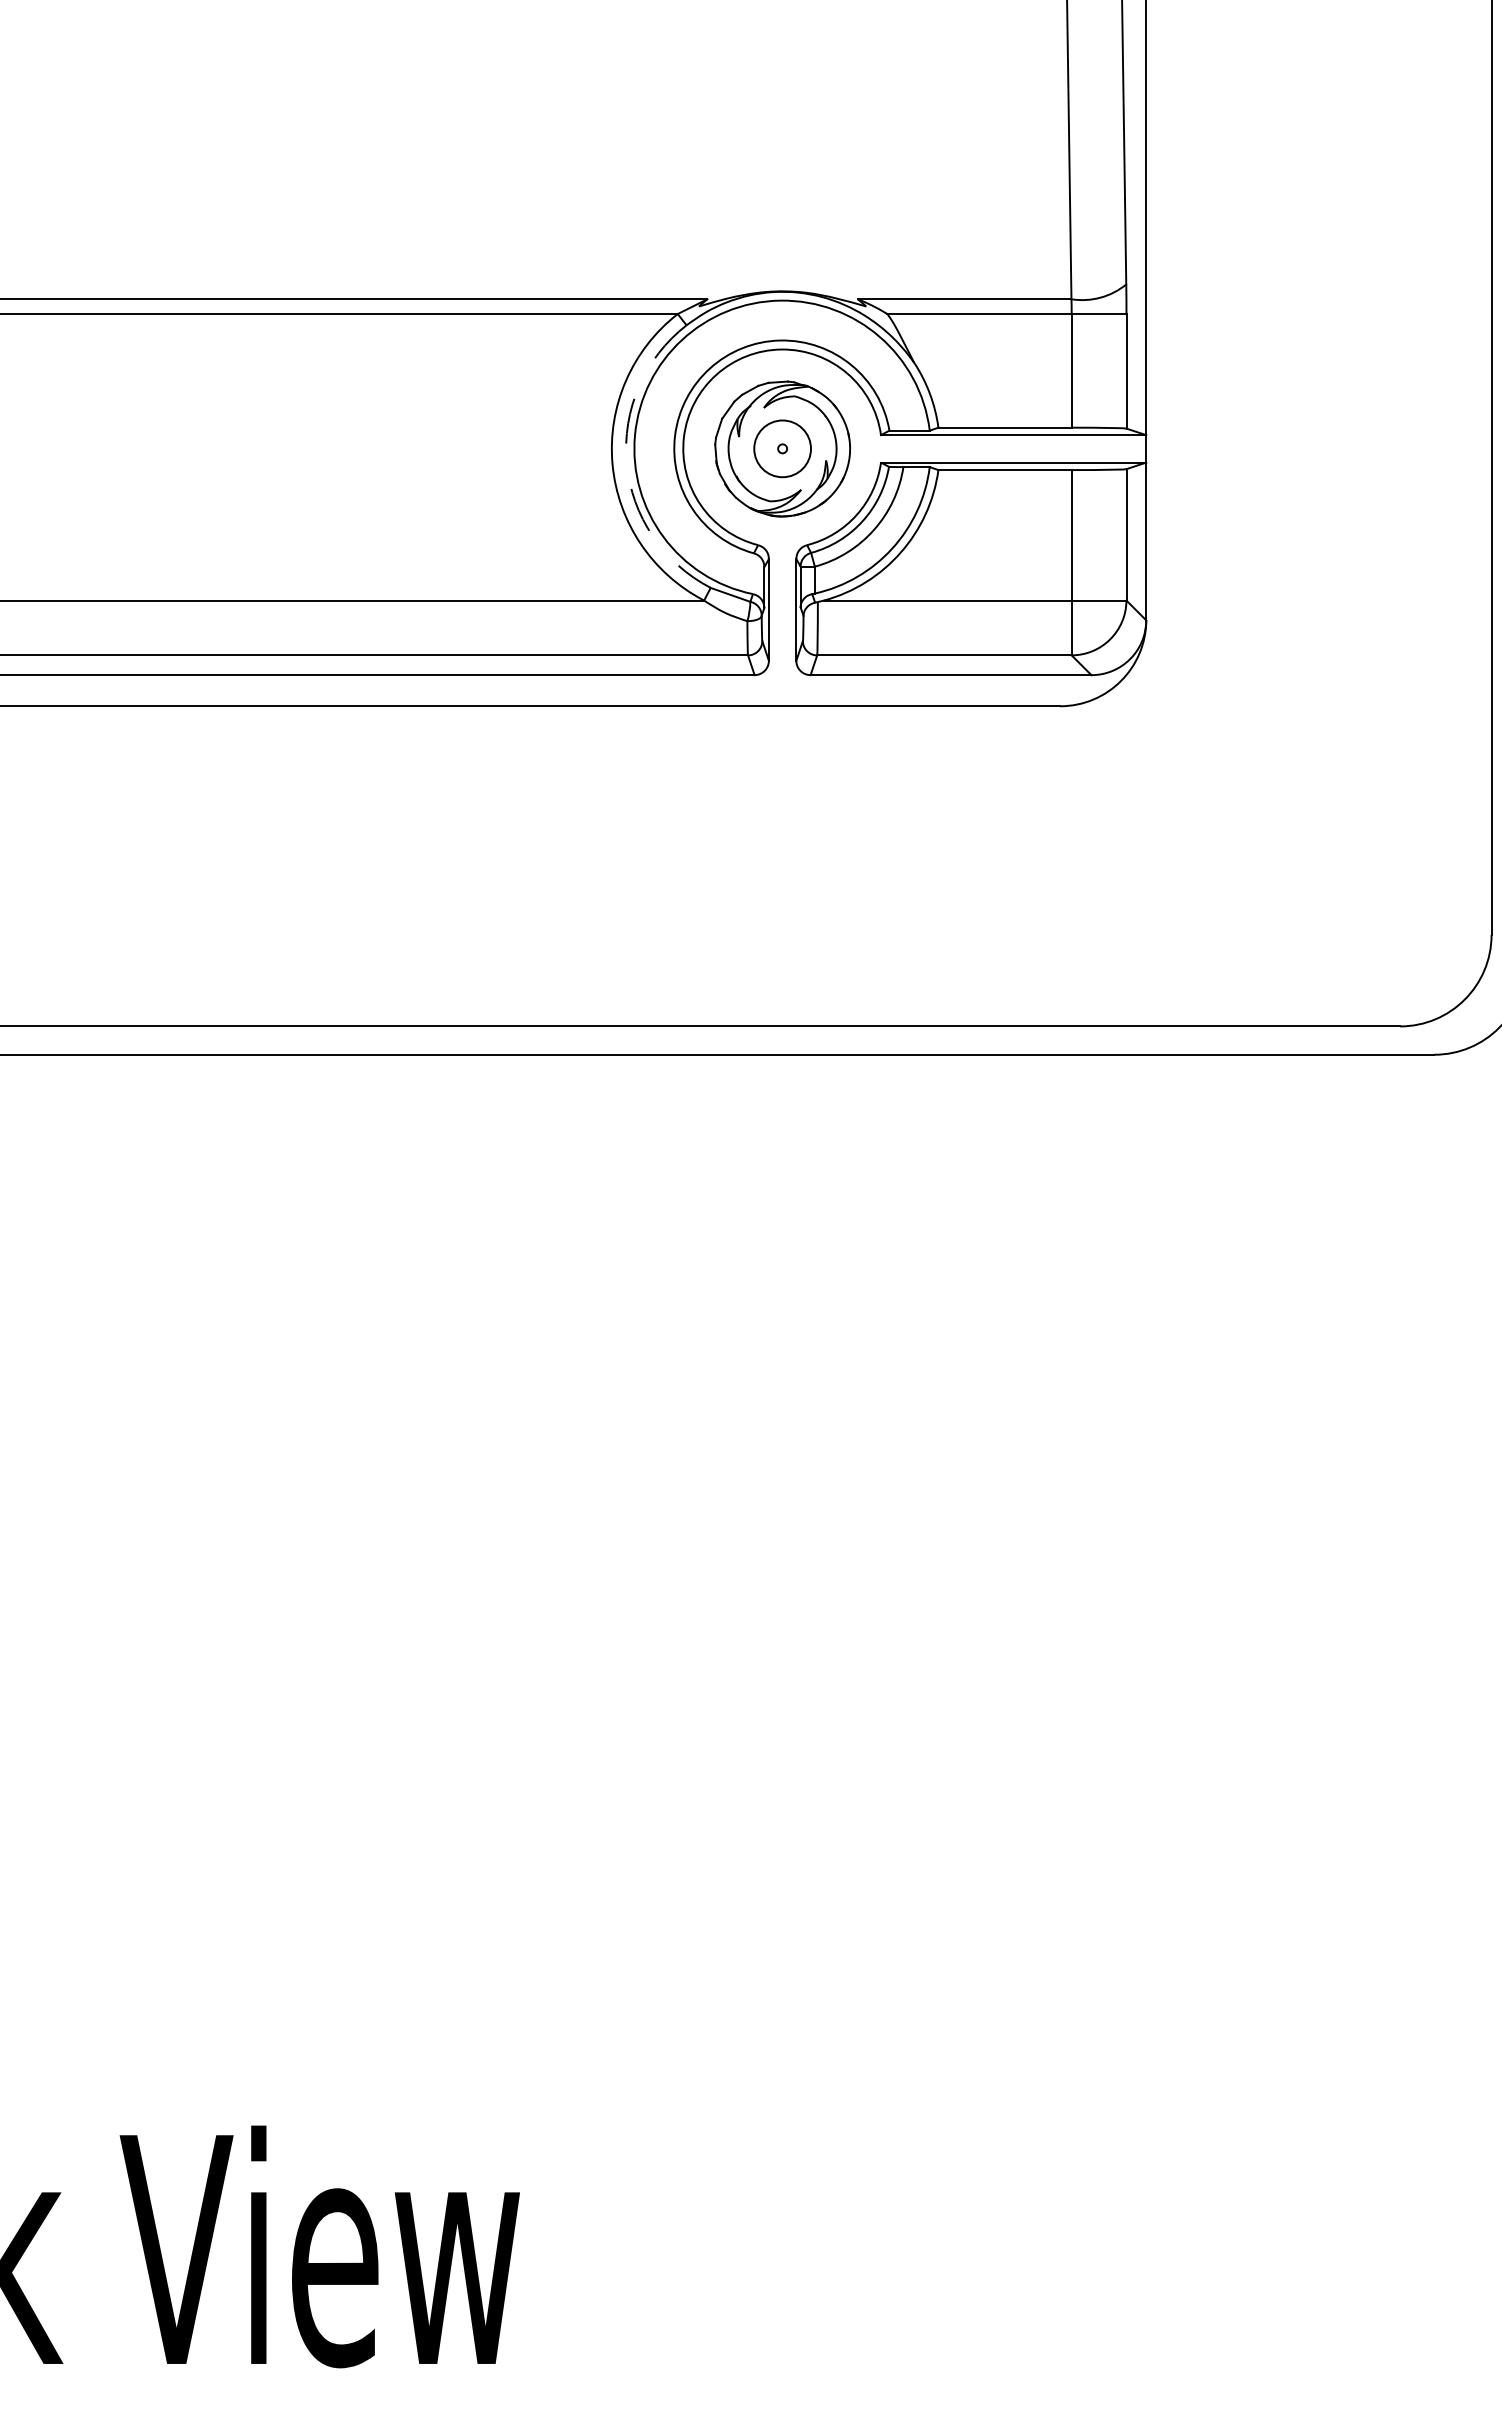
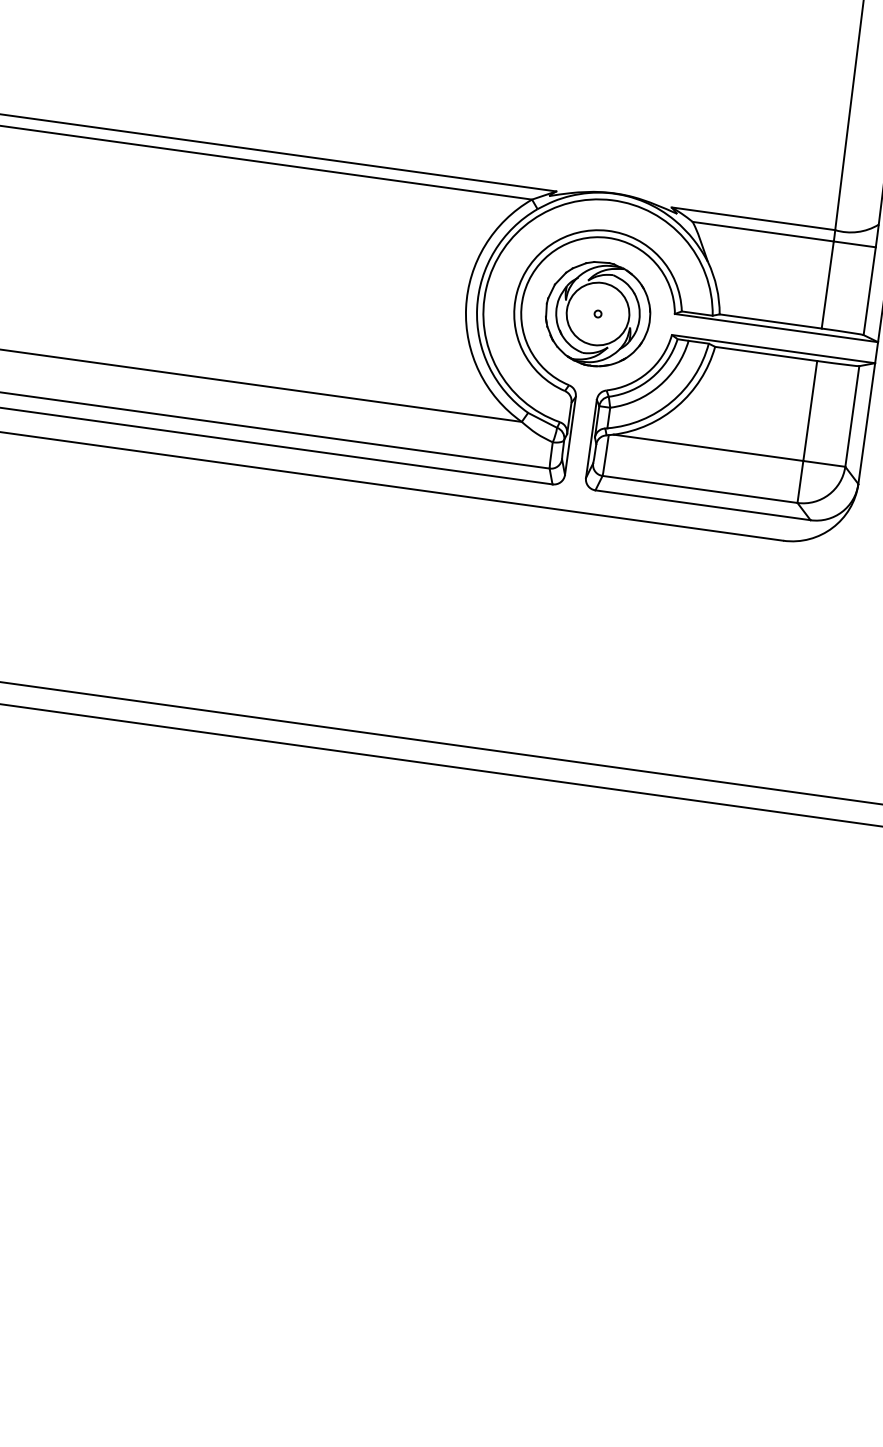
circle: (782, 448) -> (597, 313), size x1.43
arc: (626, 463) -> (476, 308), dashed -> solid

